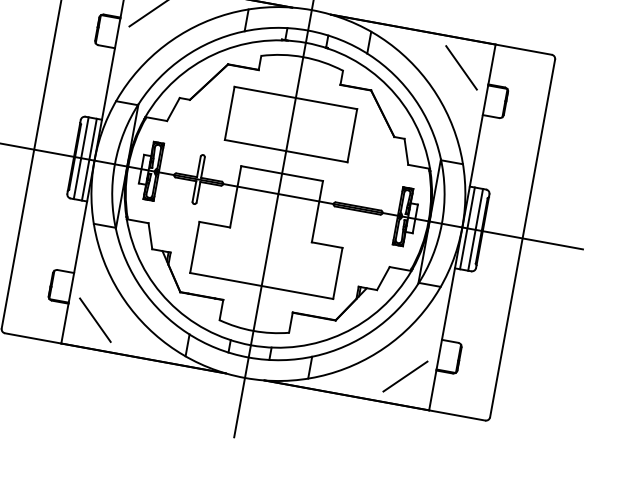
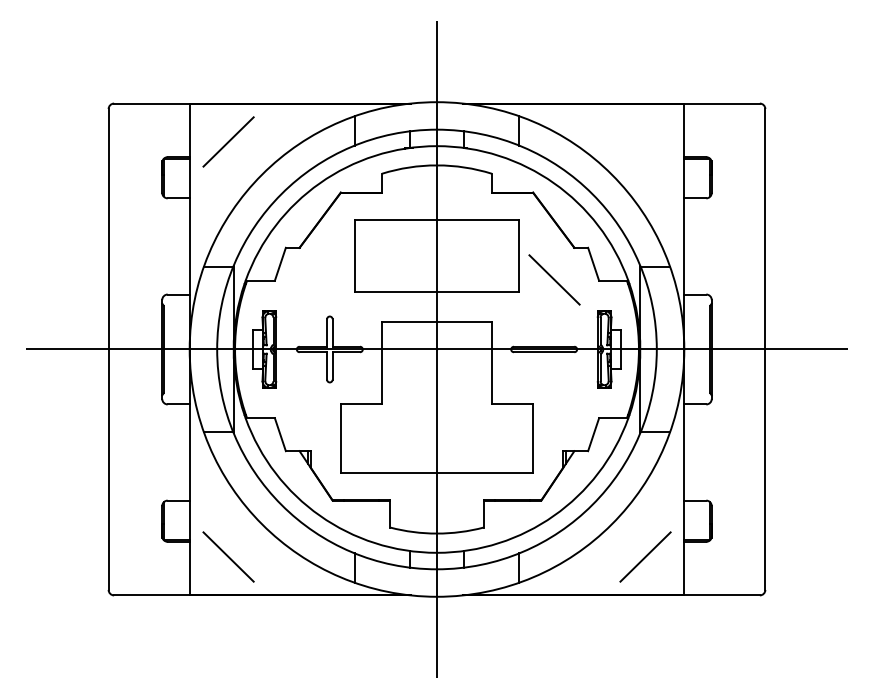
line: (461, 67) -> (554, 279), moved
line: (80, 158) -> (171, 349), removed
line: (89, 159) -> (182, 349), removed
line: (467, 228) -> (691, 349), removed
line: (475, 229) -> (702, 349), removed

